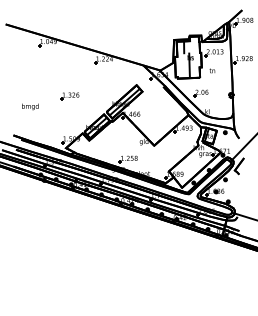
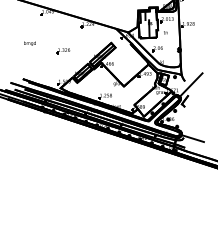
text: (29, 106) -> (29, 43), moved

